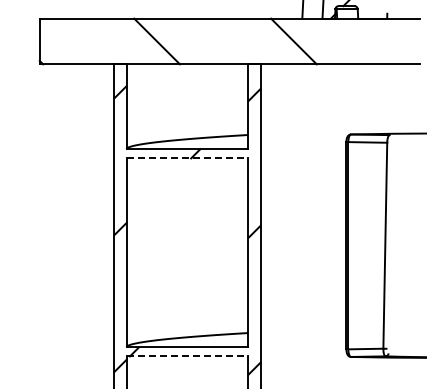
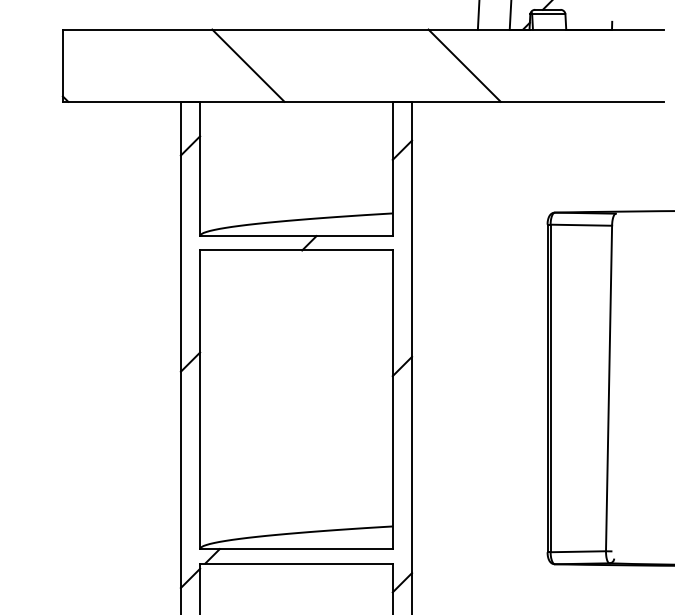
line: (187, 158) -> (296, 250), dashed -> solid
line: (187, 356) -> (296, 563), dashed -> solid

